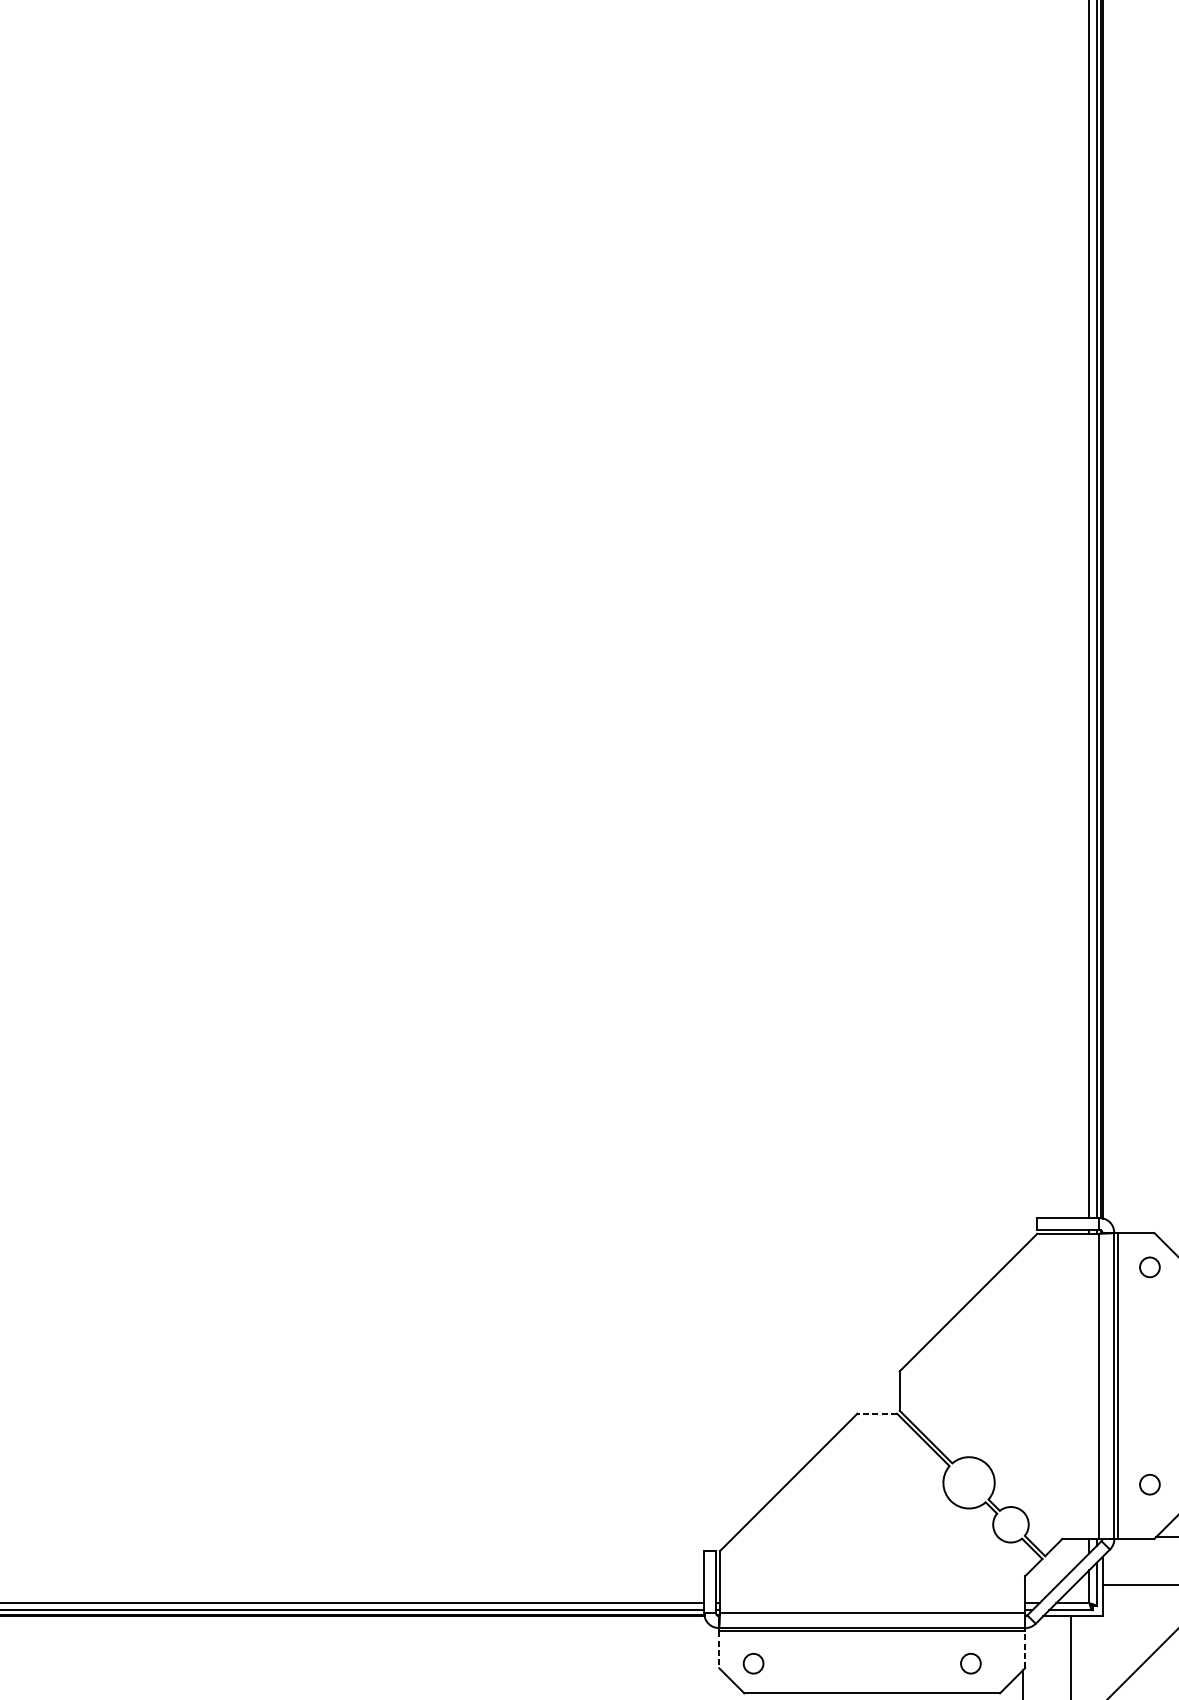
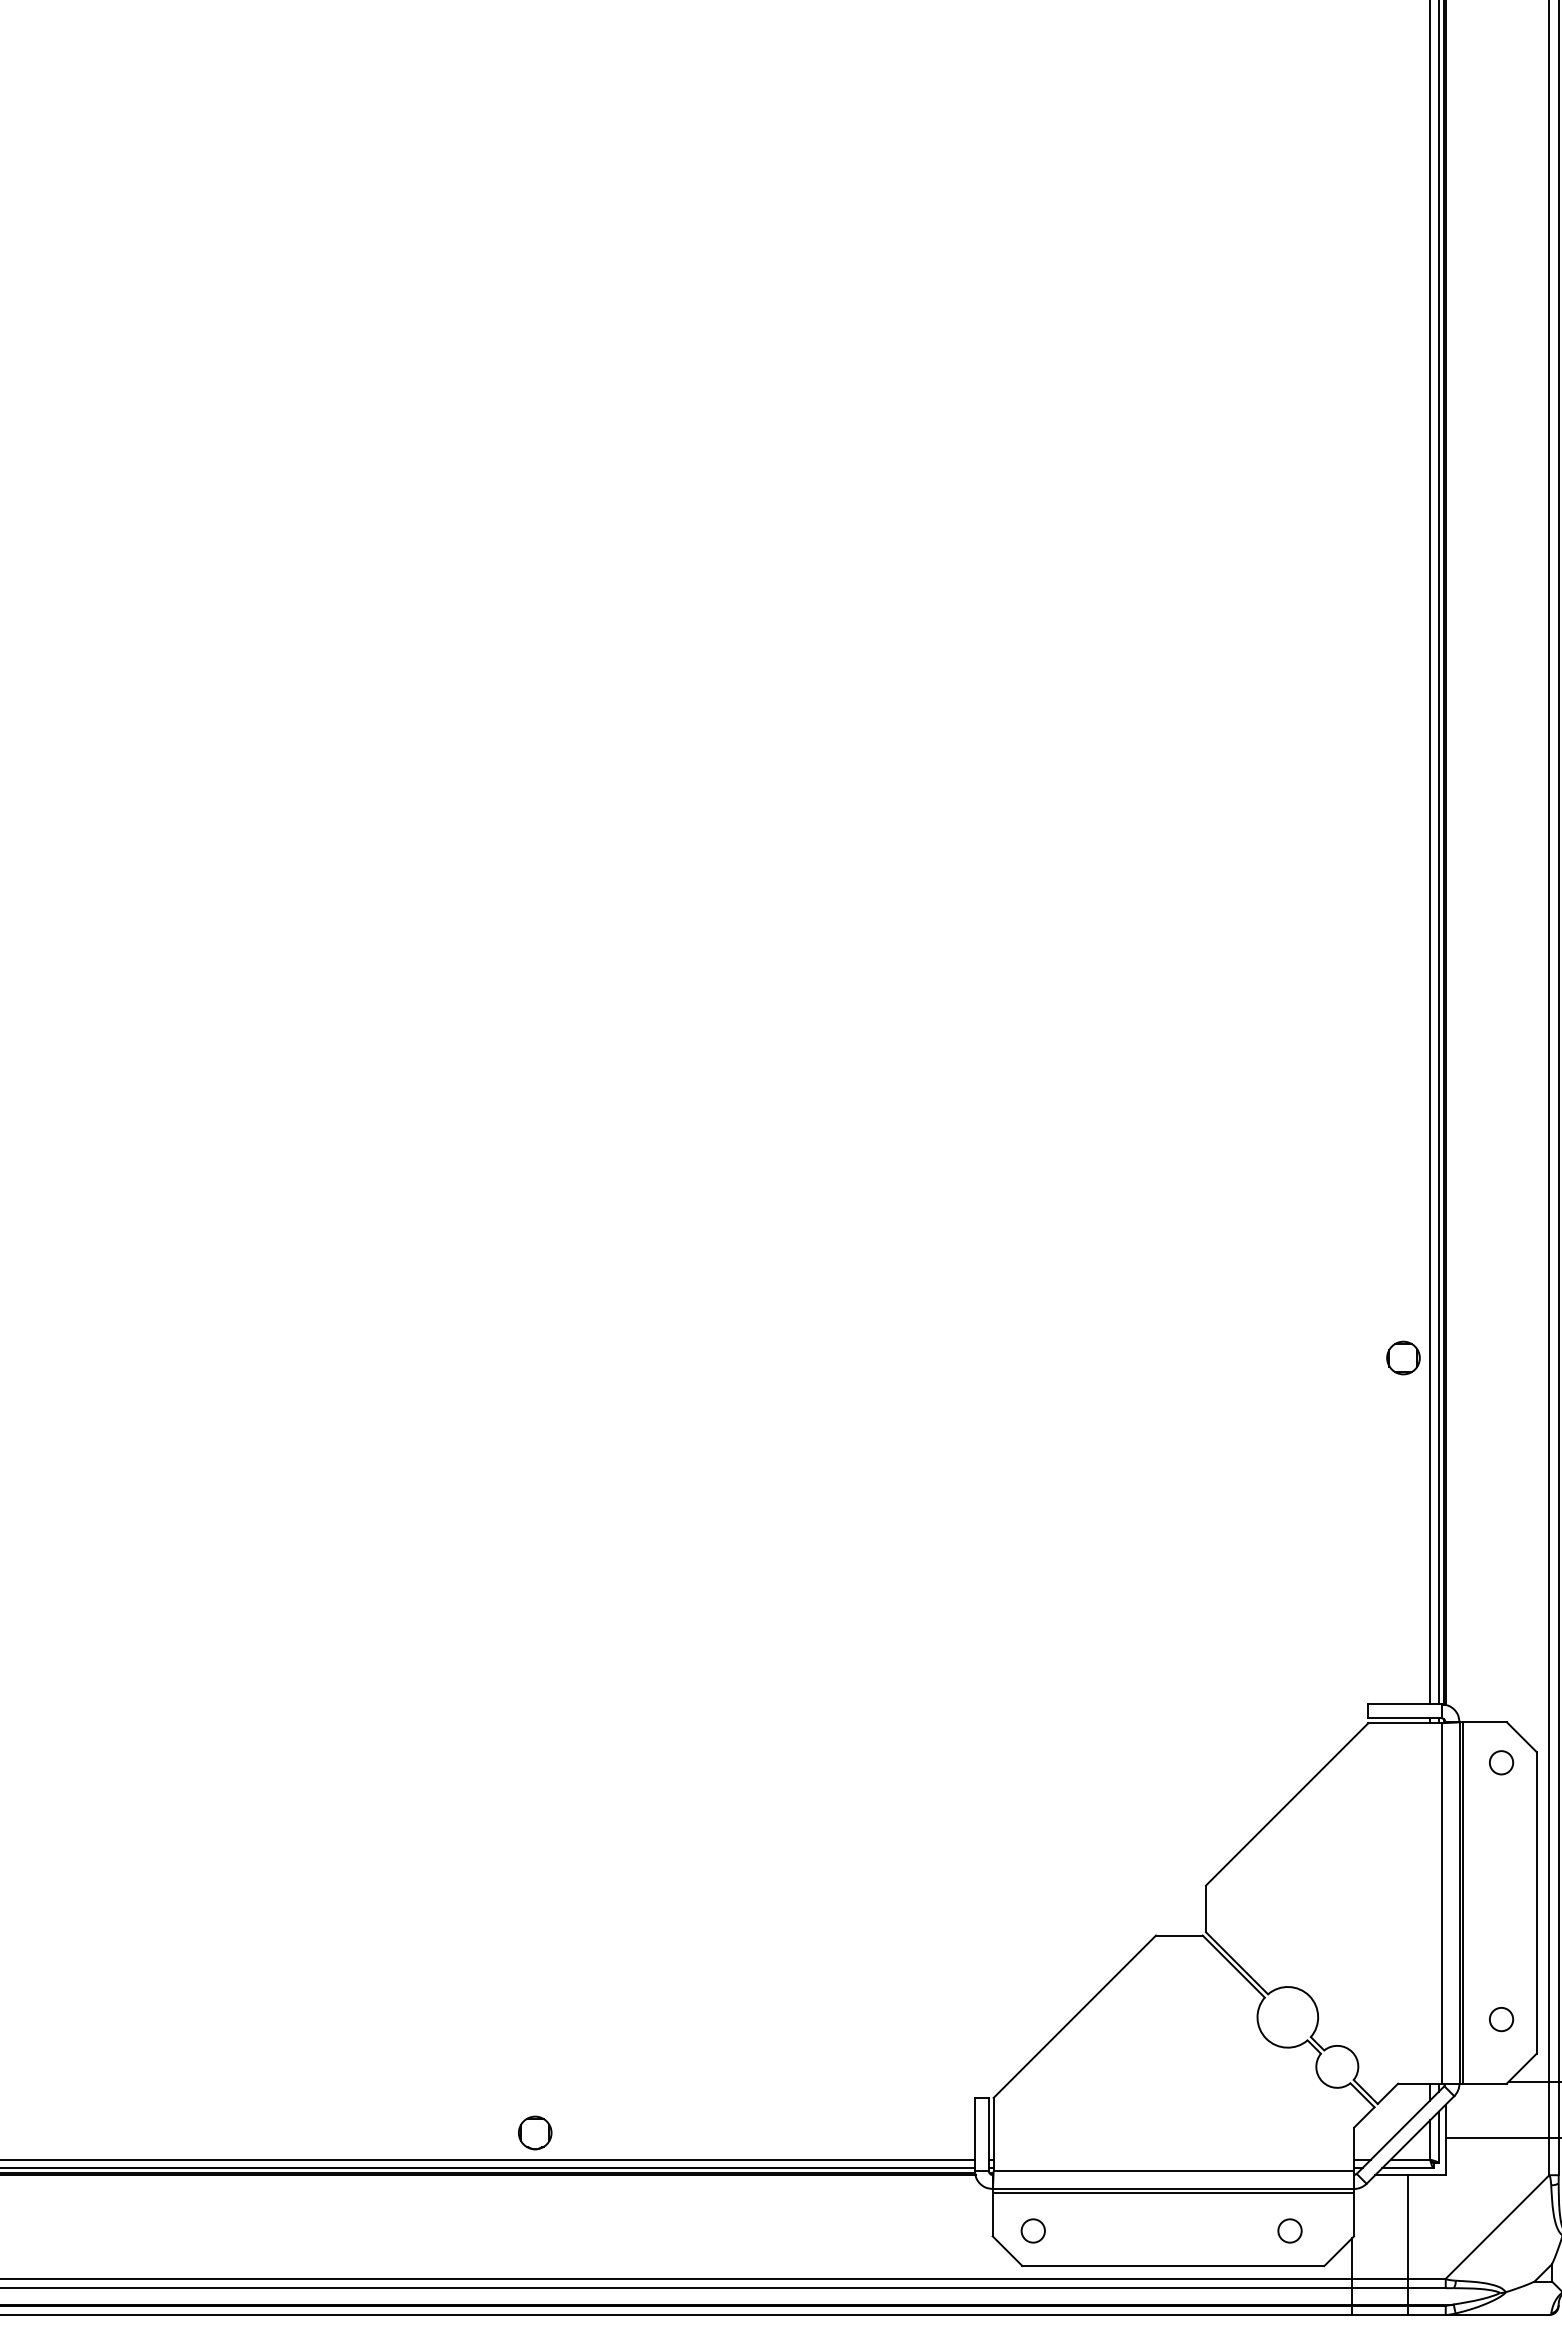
part: (1066, 924) -> (1403, 1357), added
line: (876, 1413) -> (1178, 1935), dashed -> solid
part: (332, 1580) -> (535, 2132), added
line: (719, 1649) -> (992, 2214), dashed -> solid
line: (1025, 1649) -> (1354, 2214), dashed -> solid

